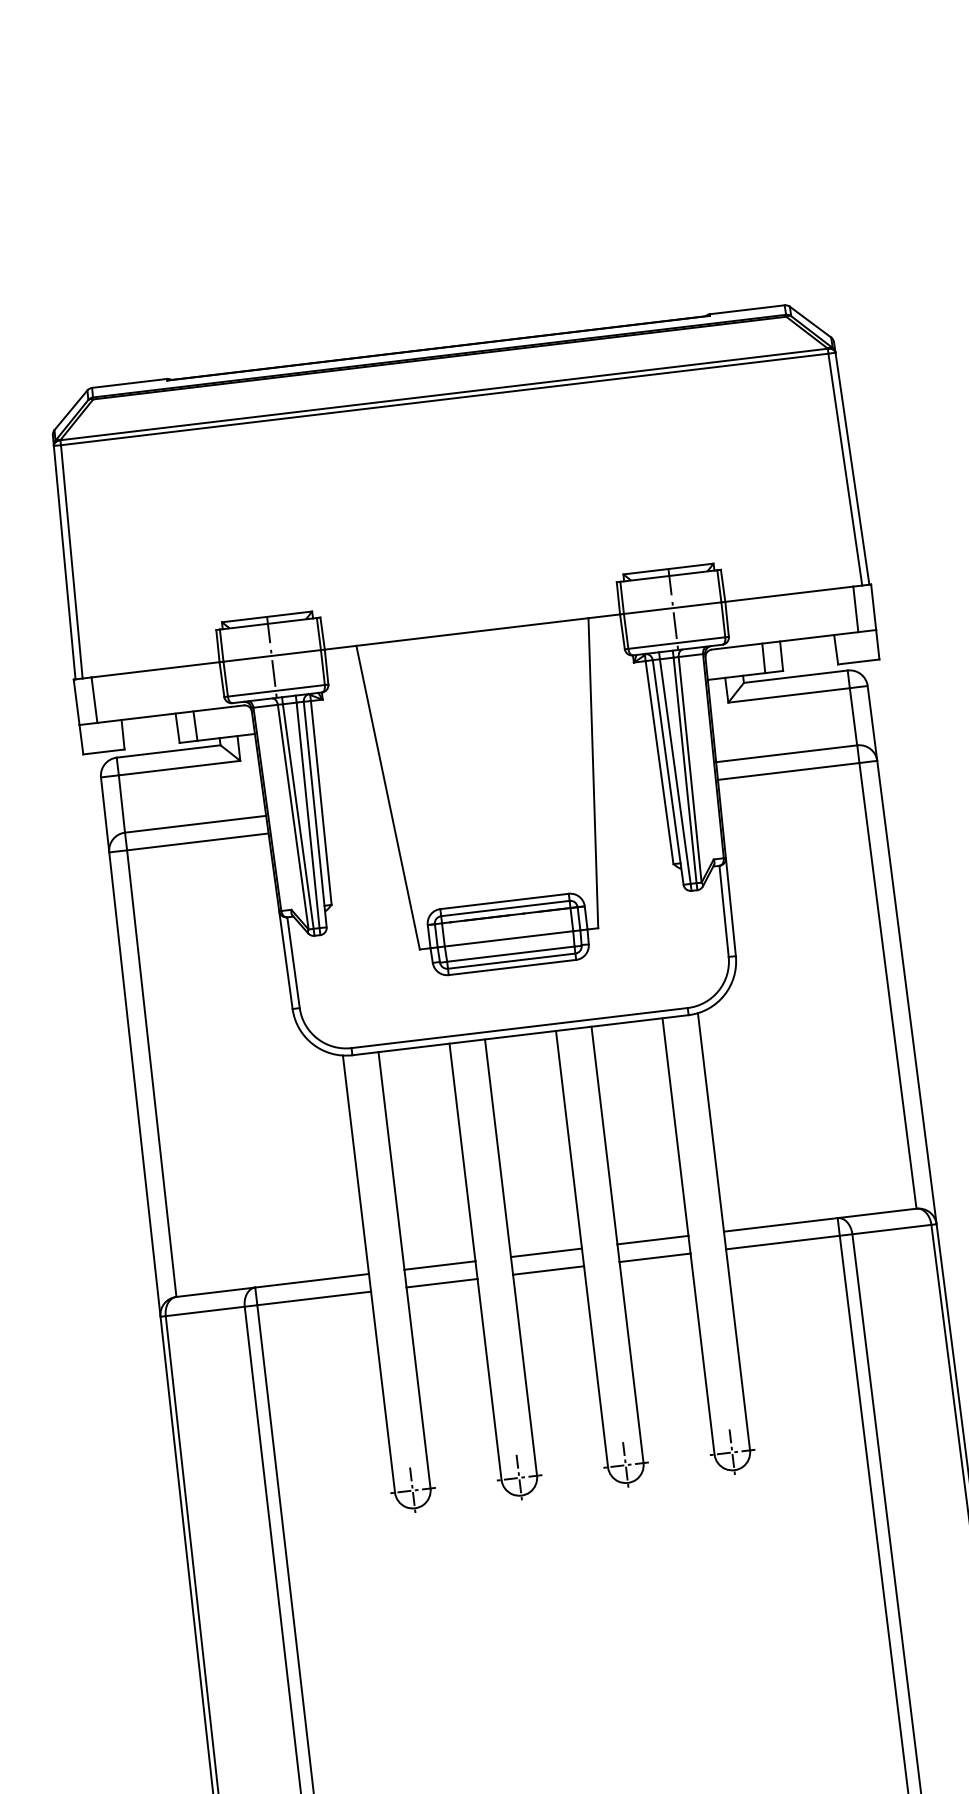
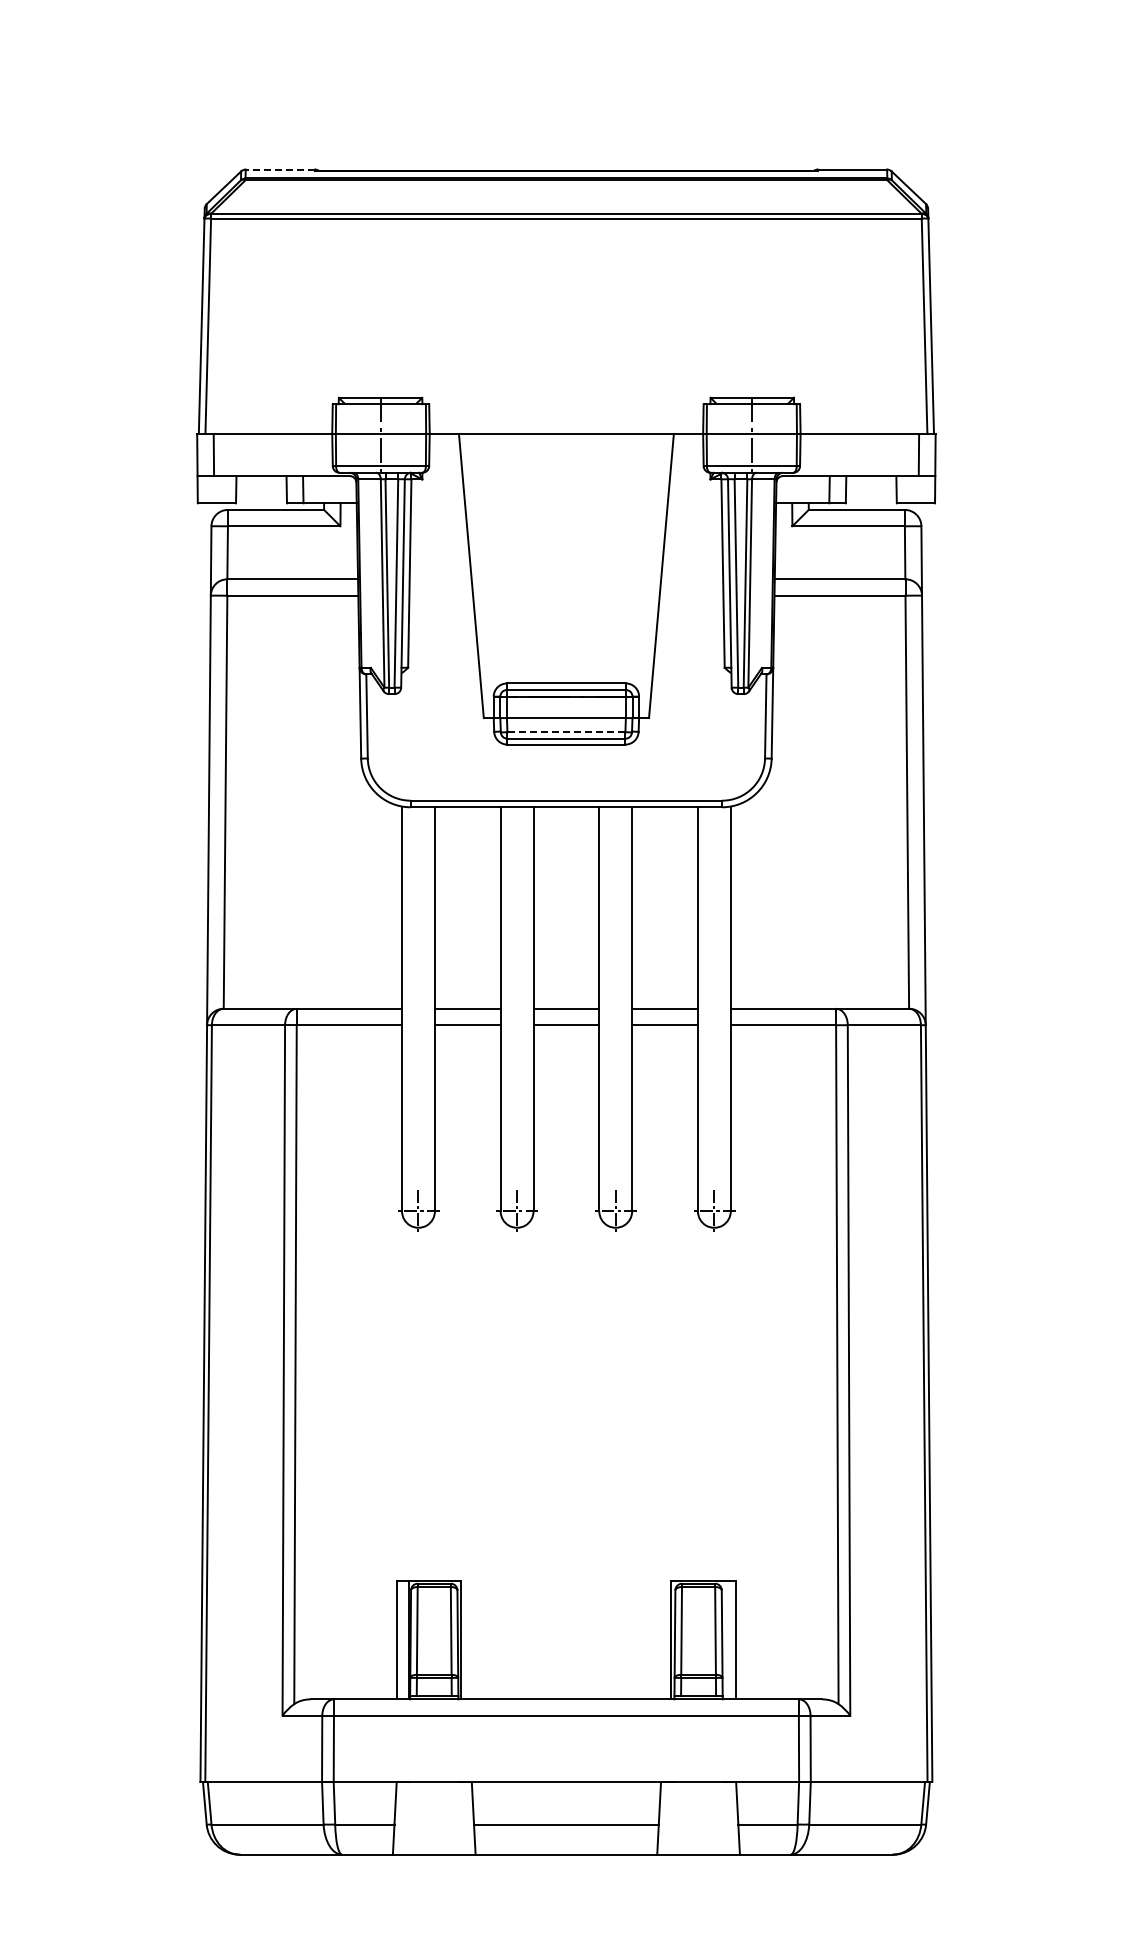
line: (129, 383) -> (280, 169), solid -> dashed
line: (510, 954) -> (566, 732), solid -> dashed

